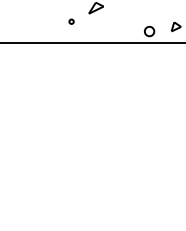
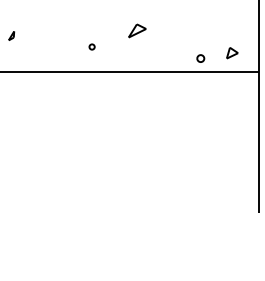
part: (71, 21) -> (91, 46), moved
part: (149, 31) -> (200, 58), size x0.62

